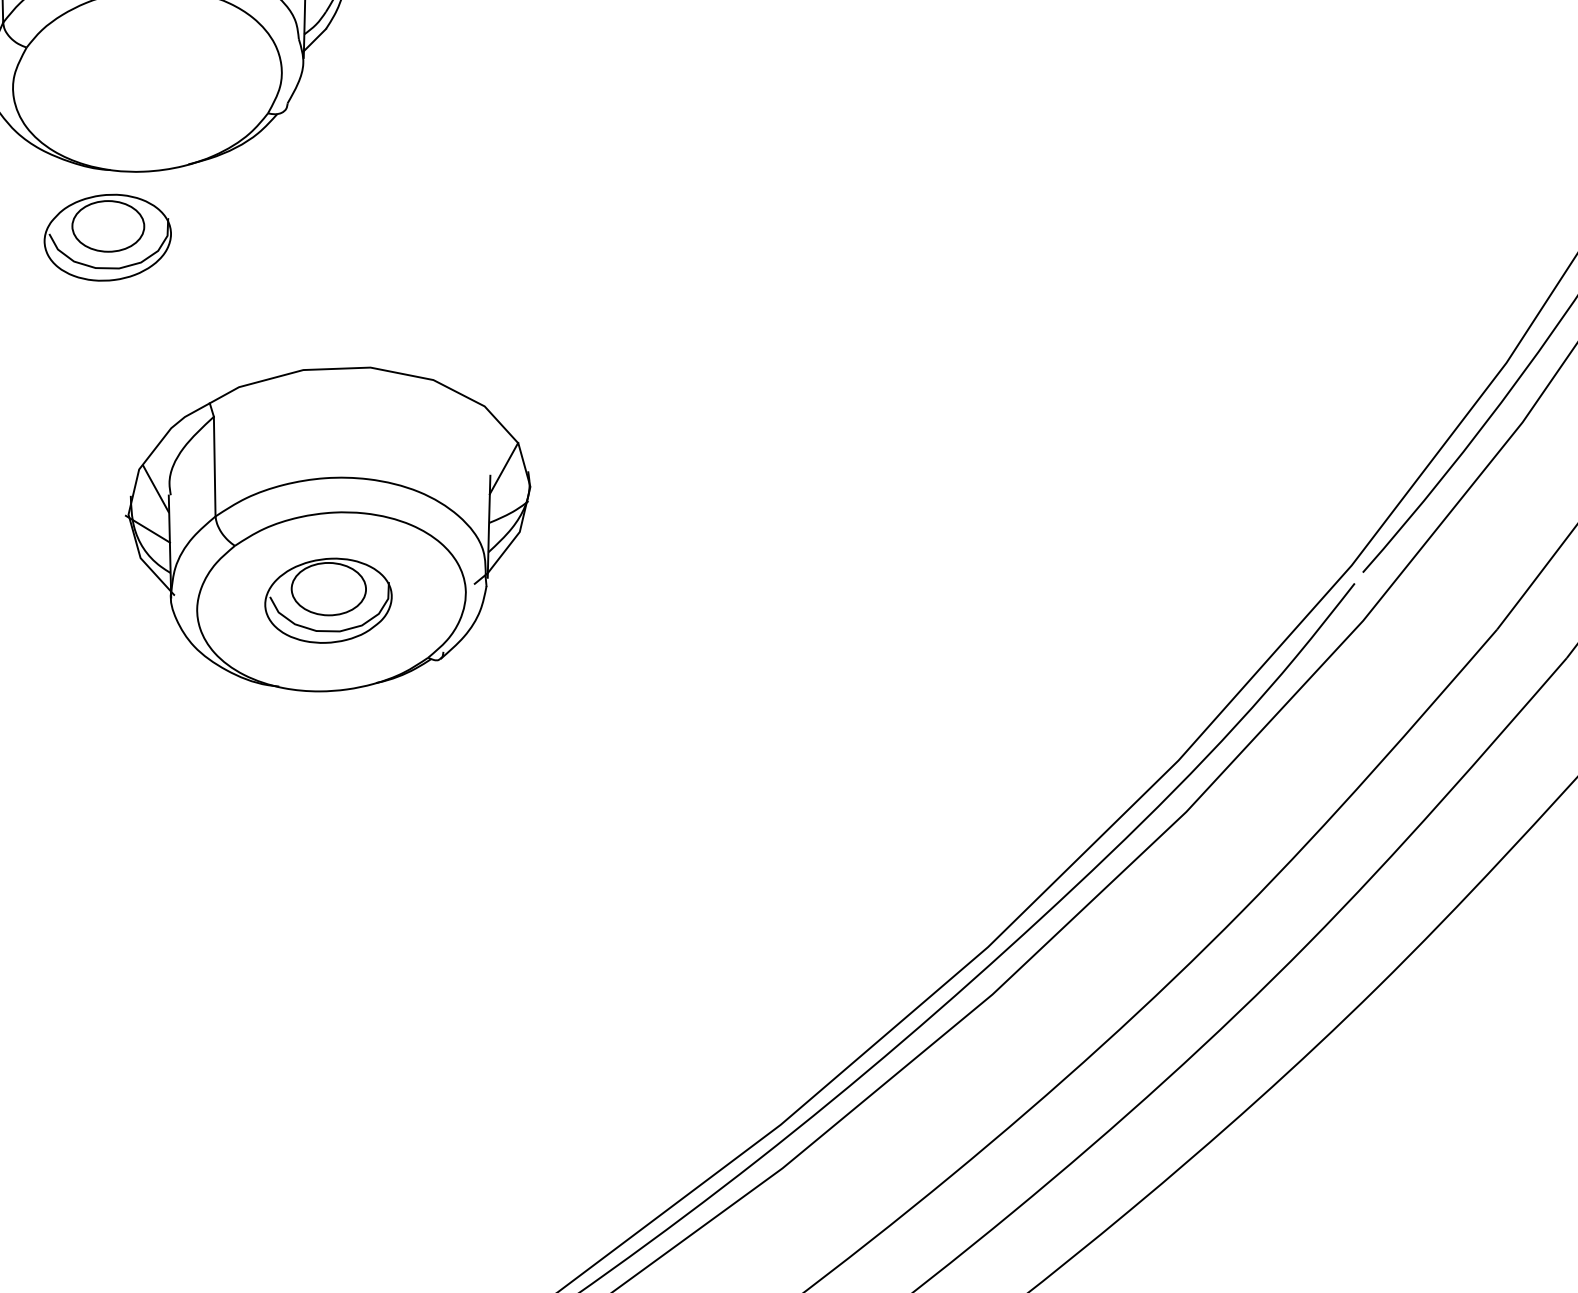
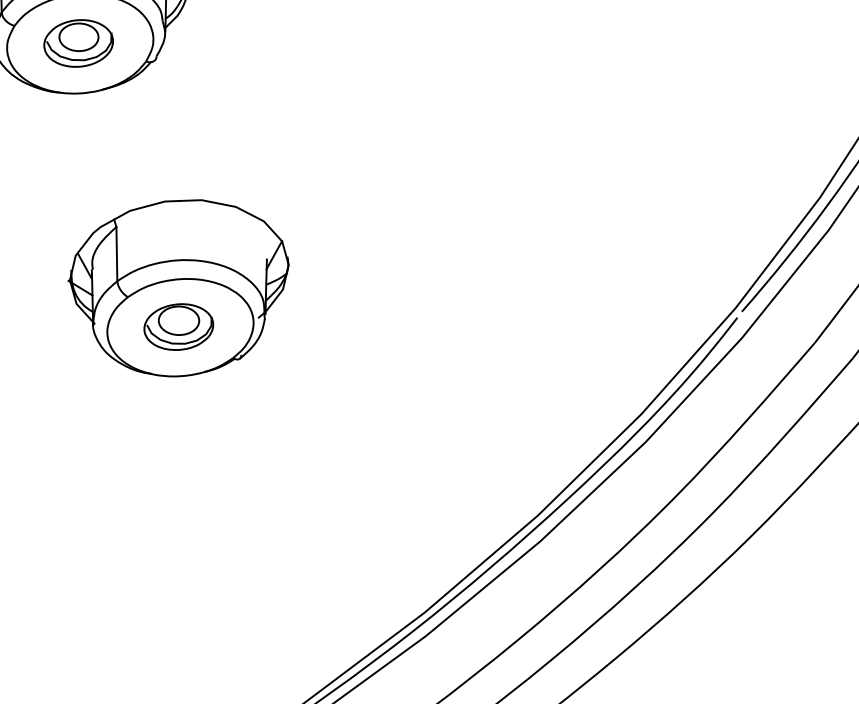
part: (107, 237) -> (78, 43), moved

